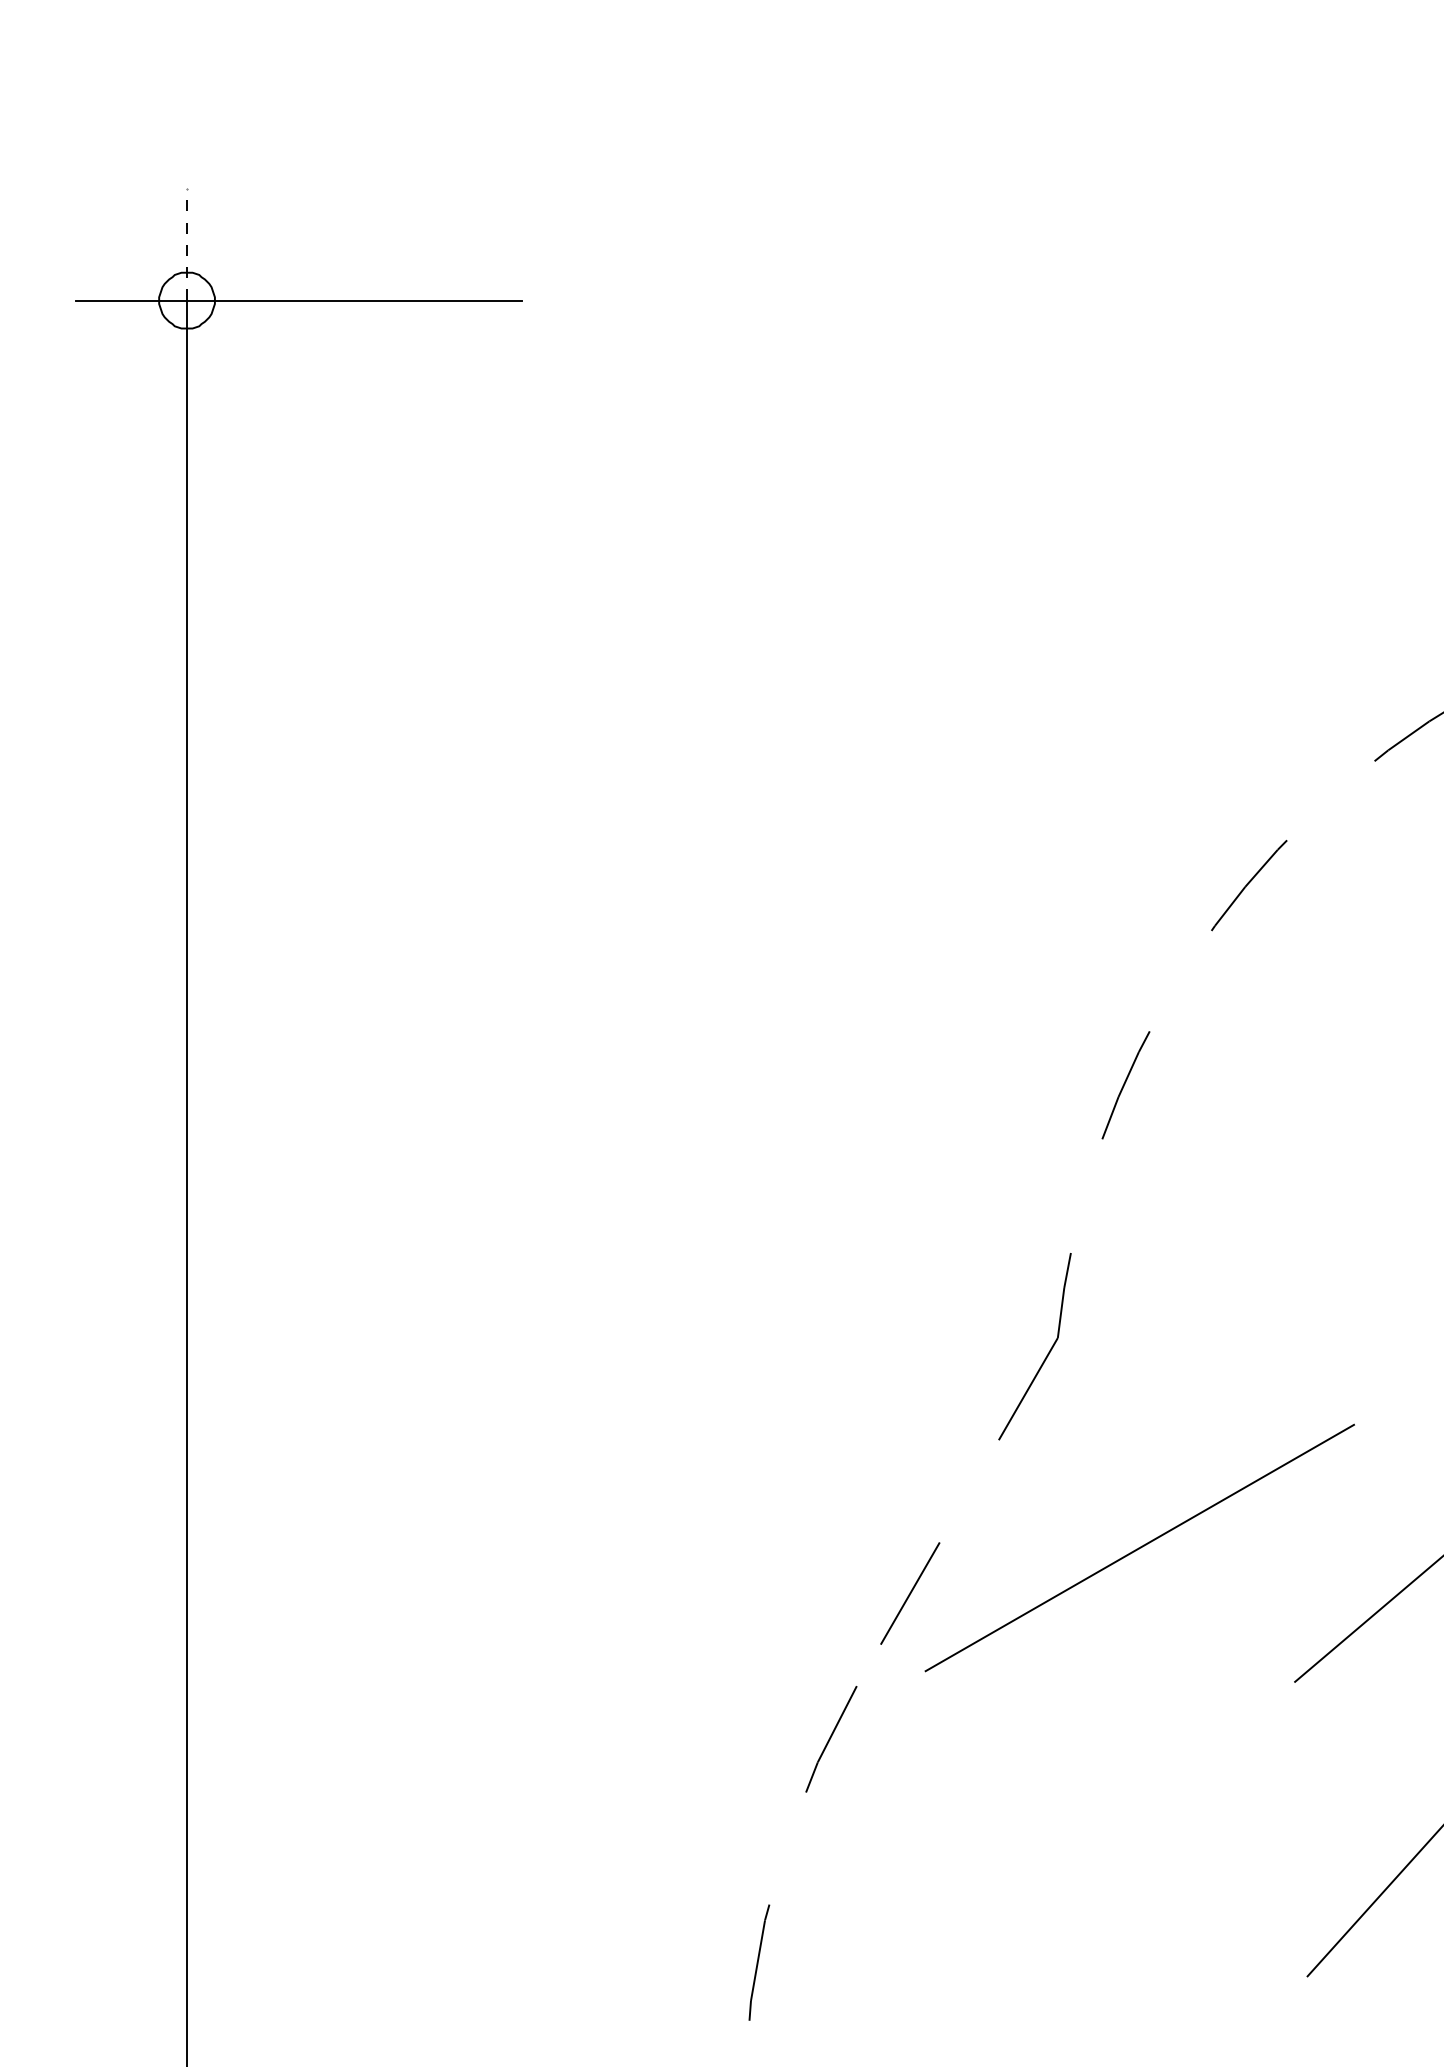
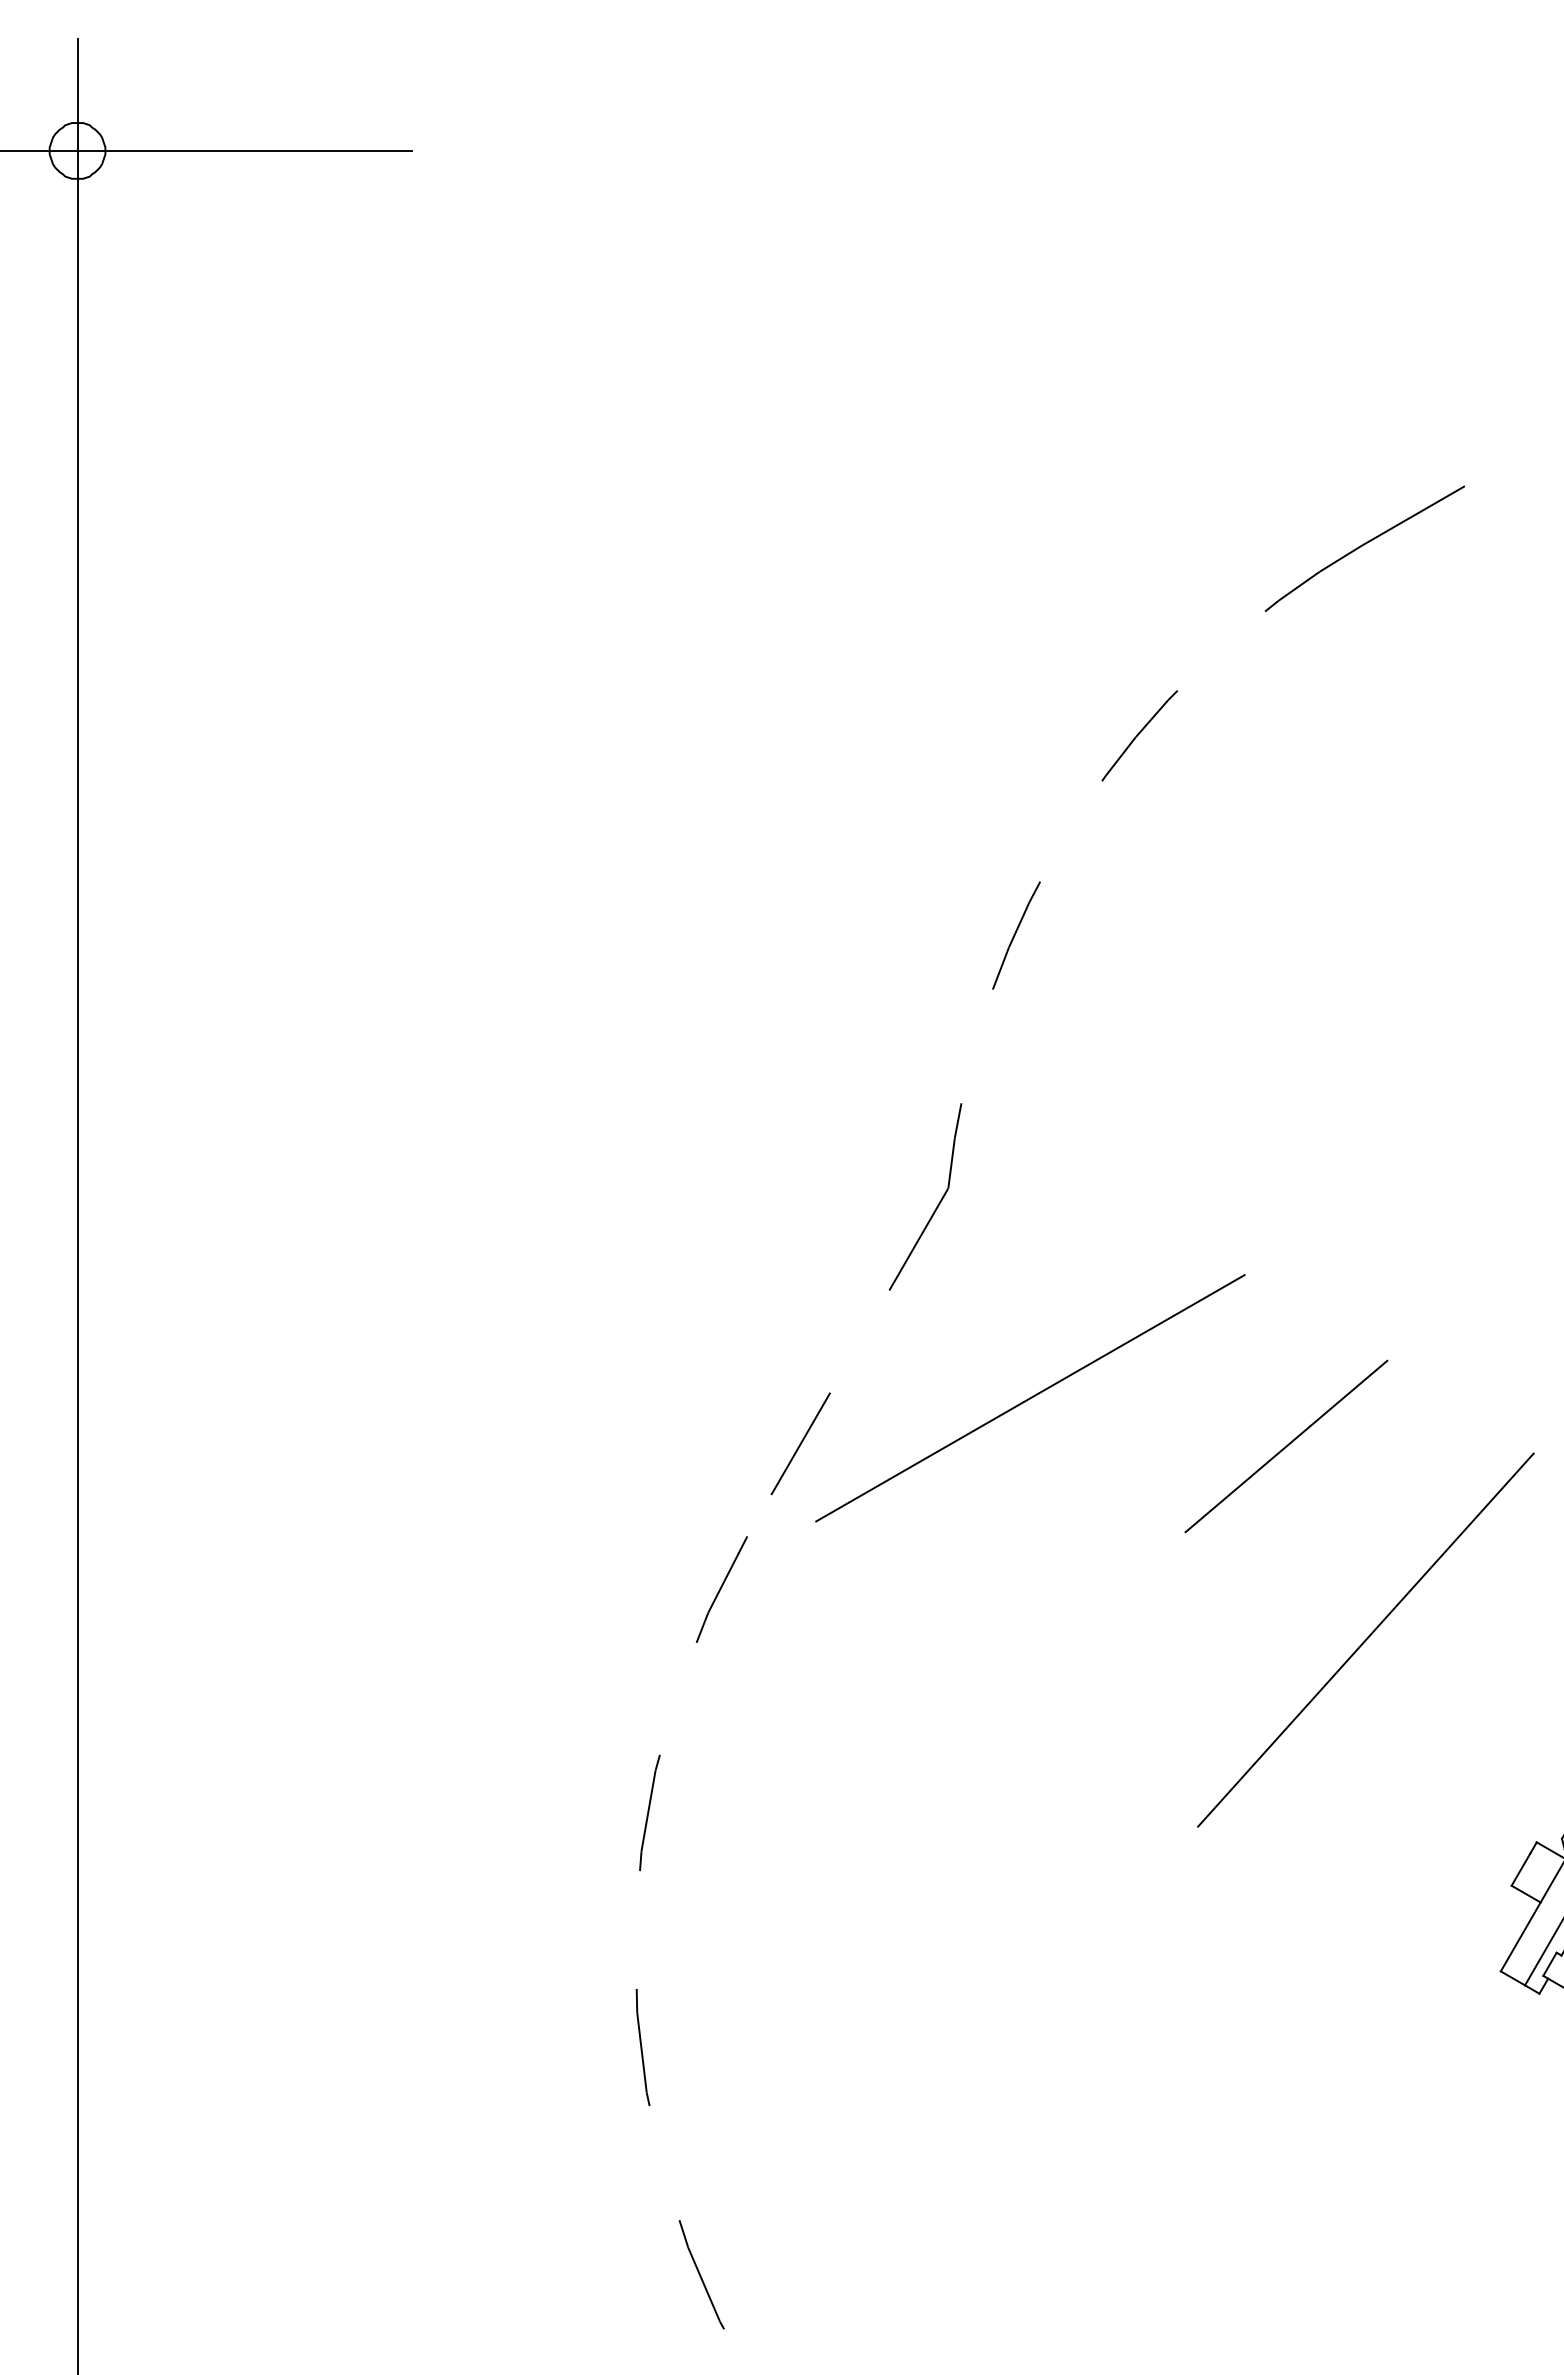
line: (186, 245) -> (77, 95), dashed -> solid

